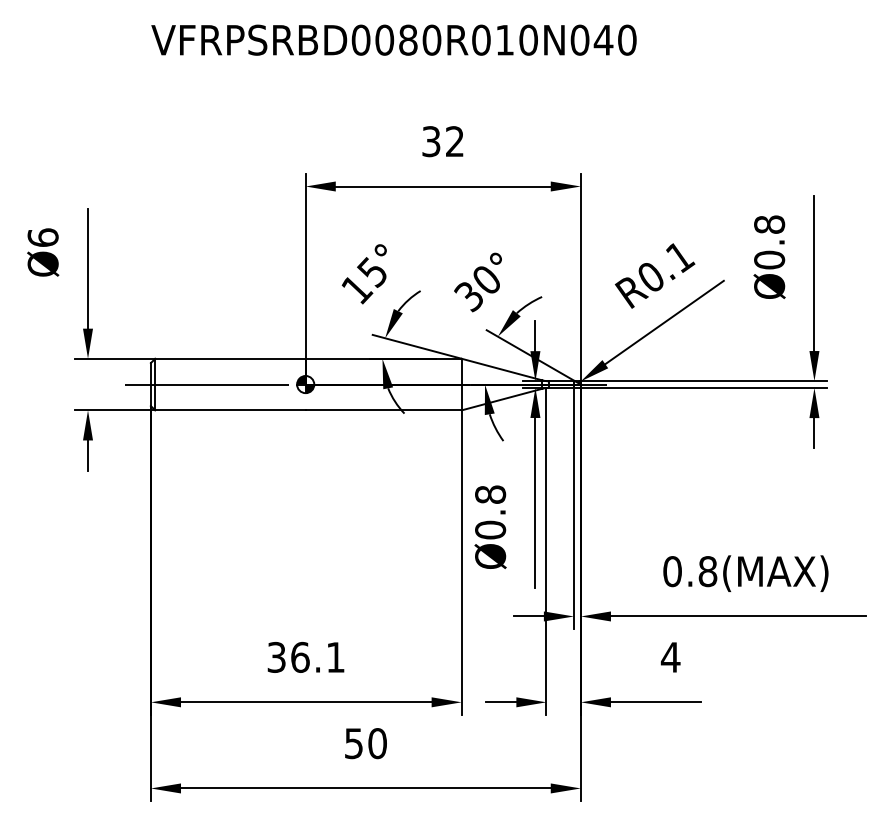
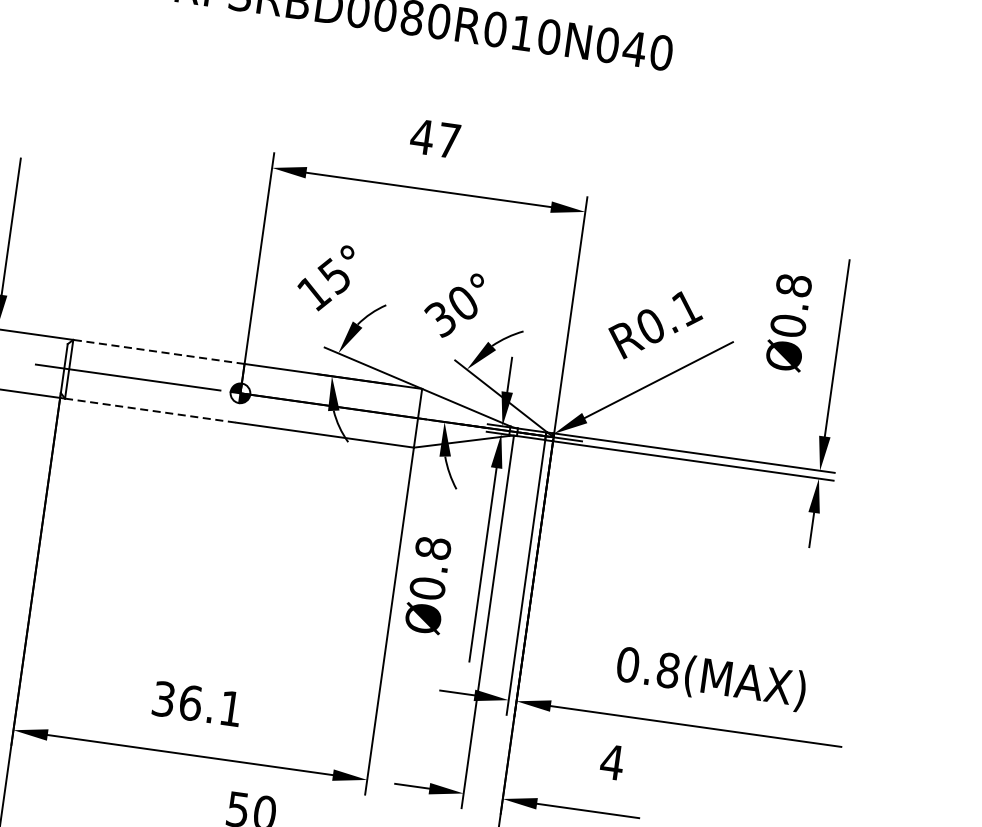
text: (442, 141) -> (435, 138), 32 -> 47
line: (229, 358) -> (157, 351), solid -> dashed
line: (230, 410) -> (150, 410), solid -> dashed

